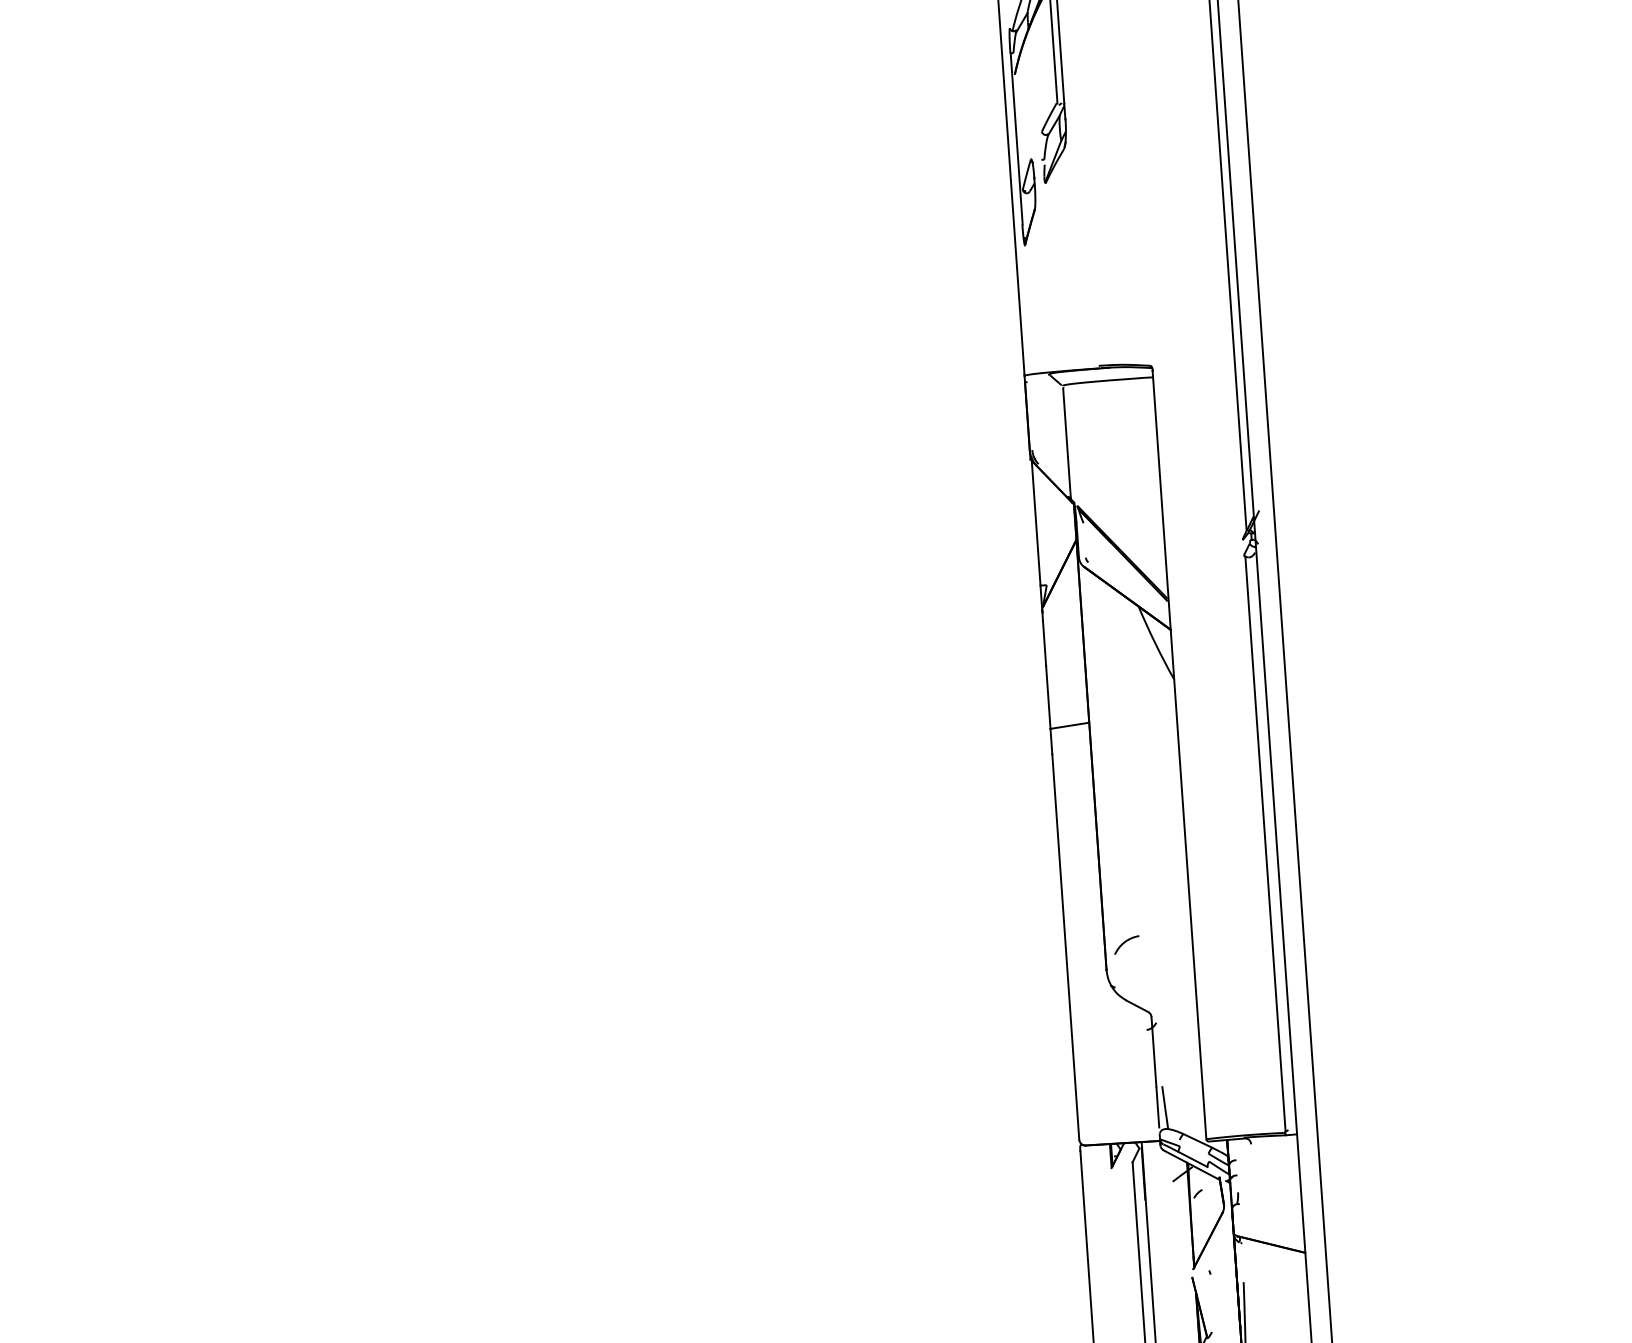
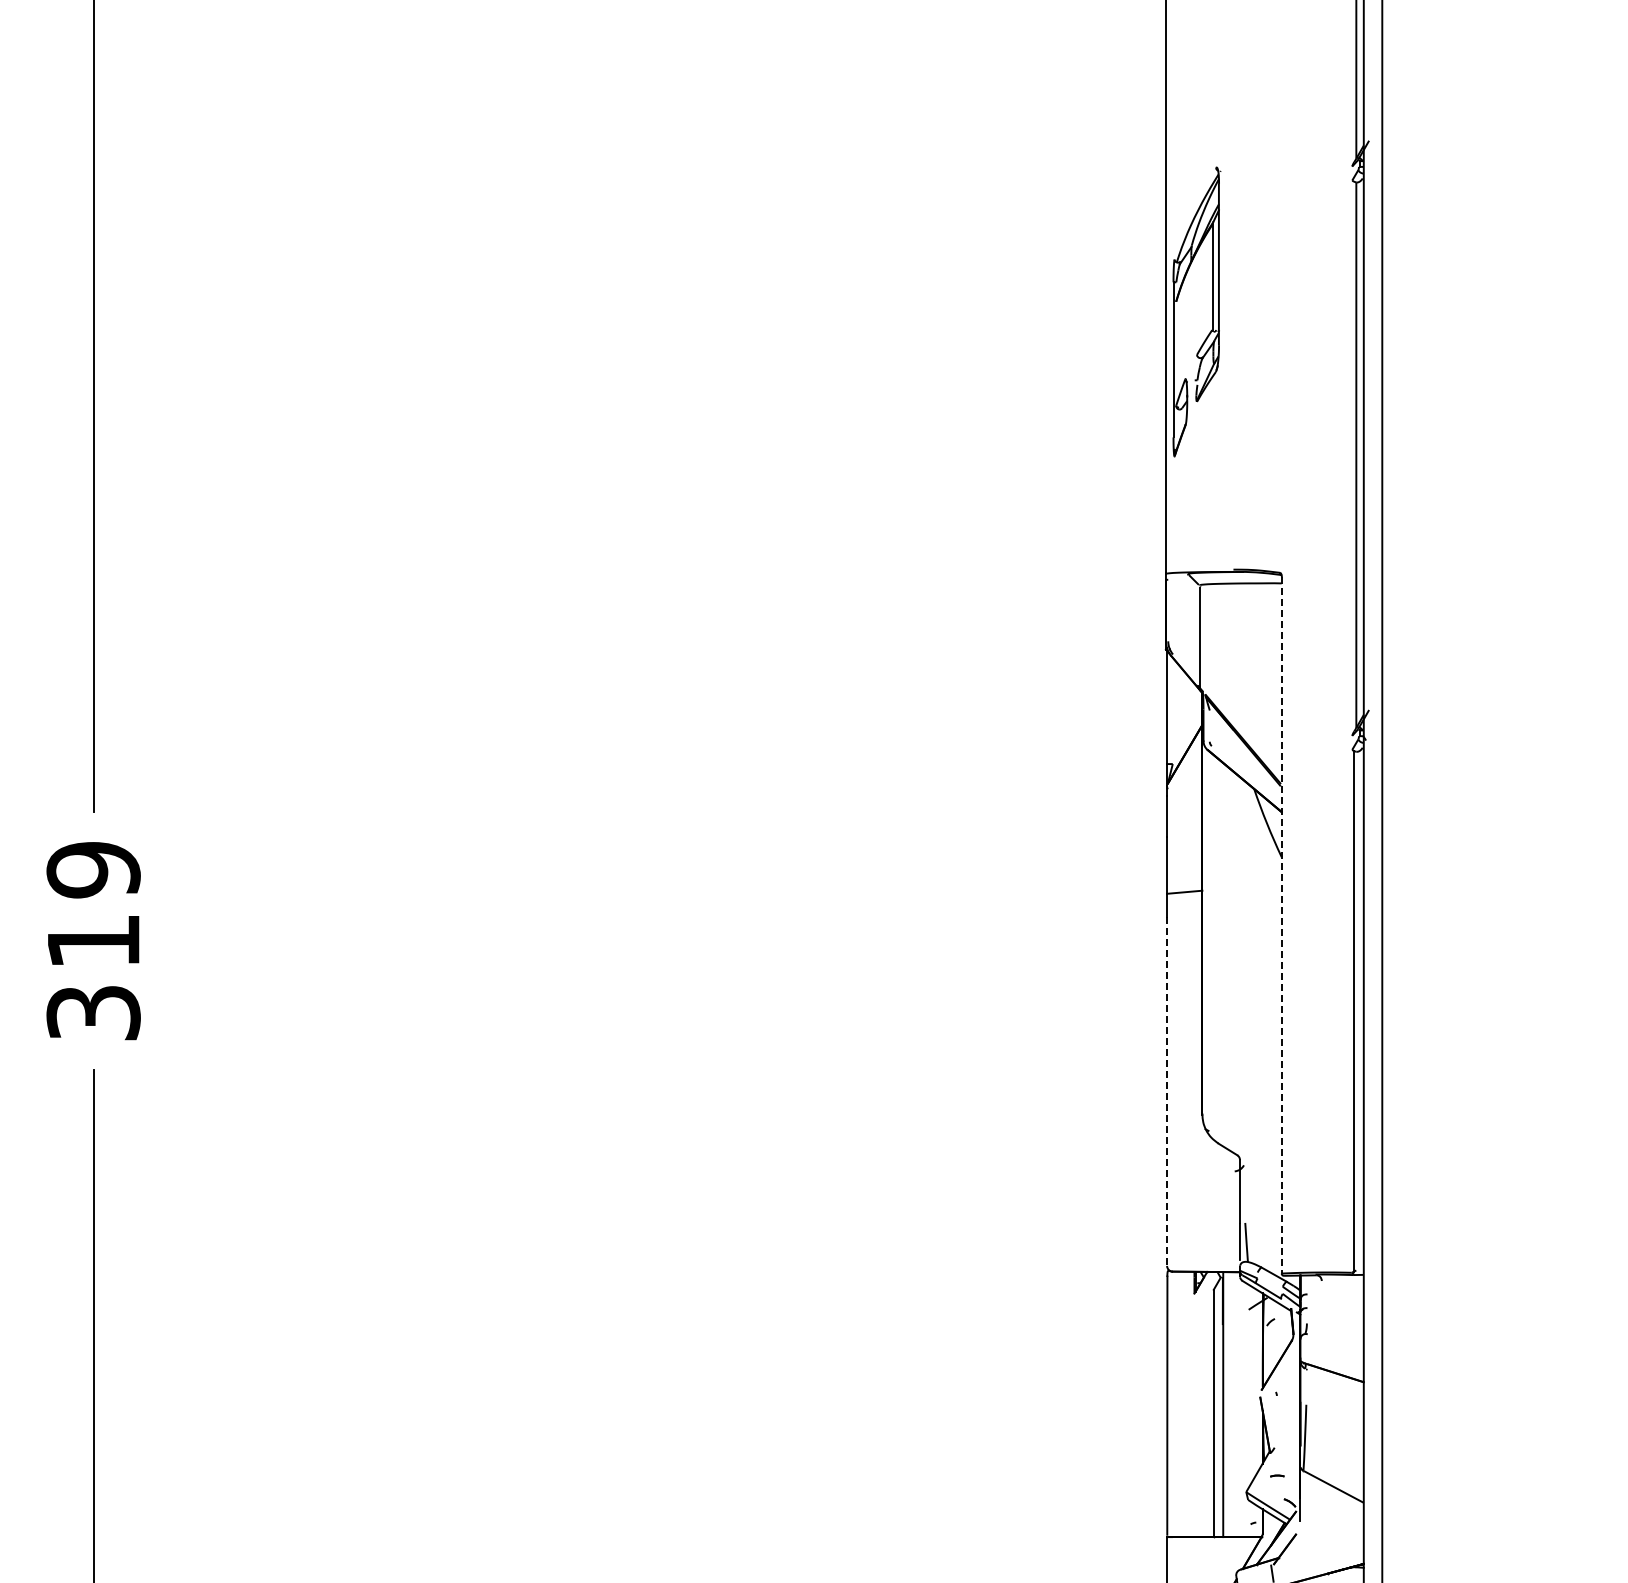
line: (1179, 755) -> (1281, 925), solid -> dashed
curve: (1125, 942) -> (1221, 1091), removed
line: (1066, 947) -> (1167, 1091), solid -> dashed

